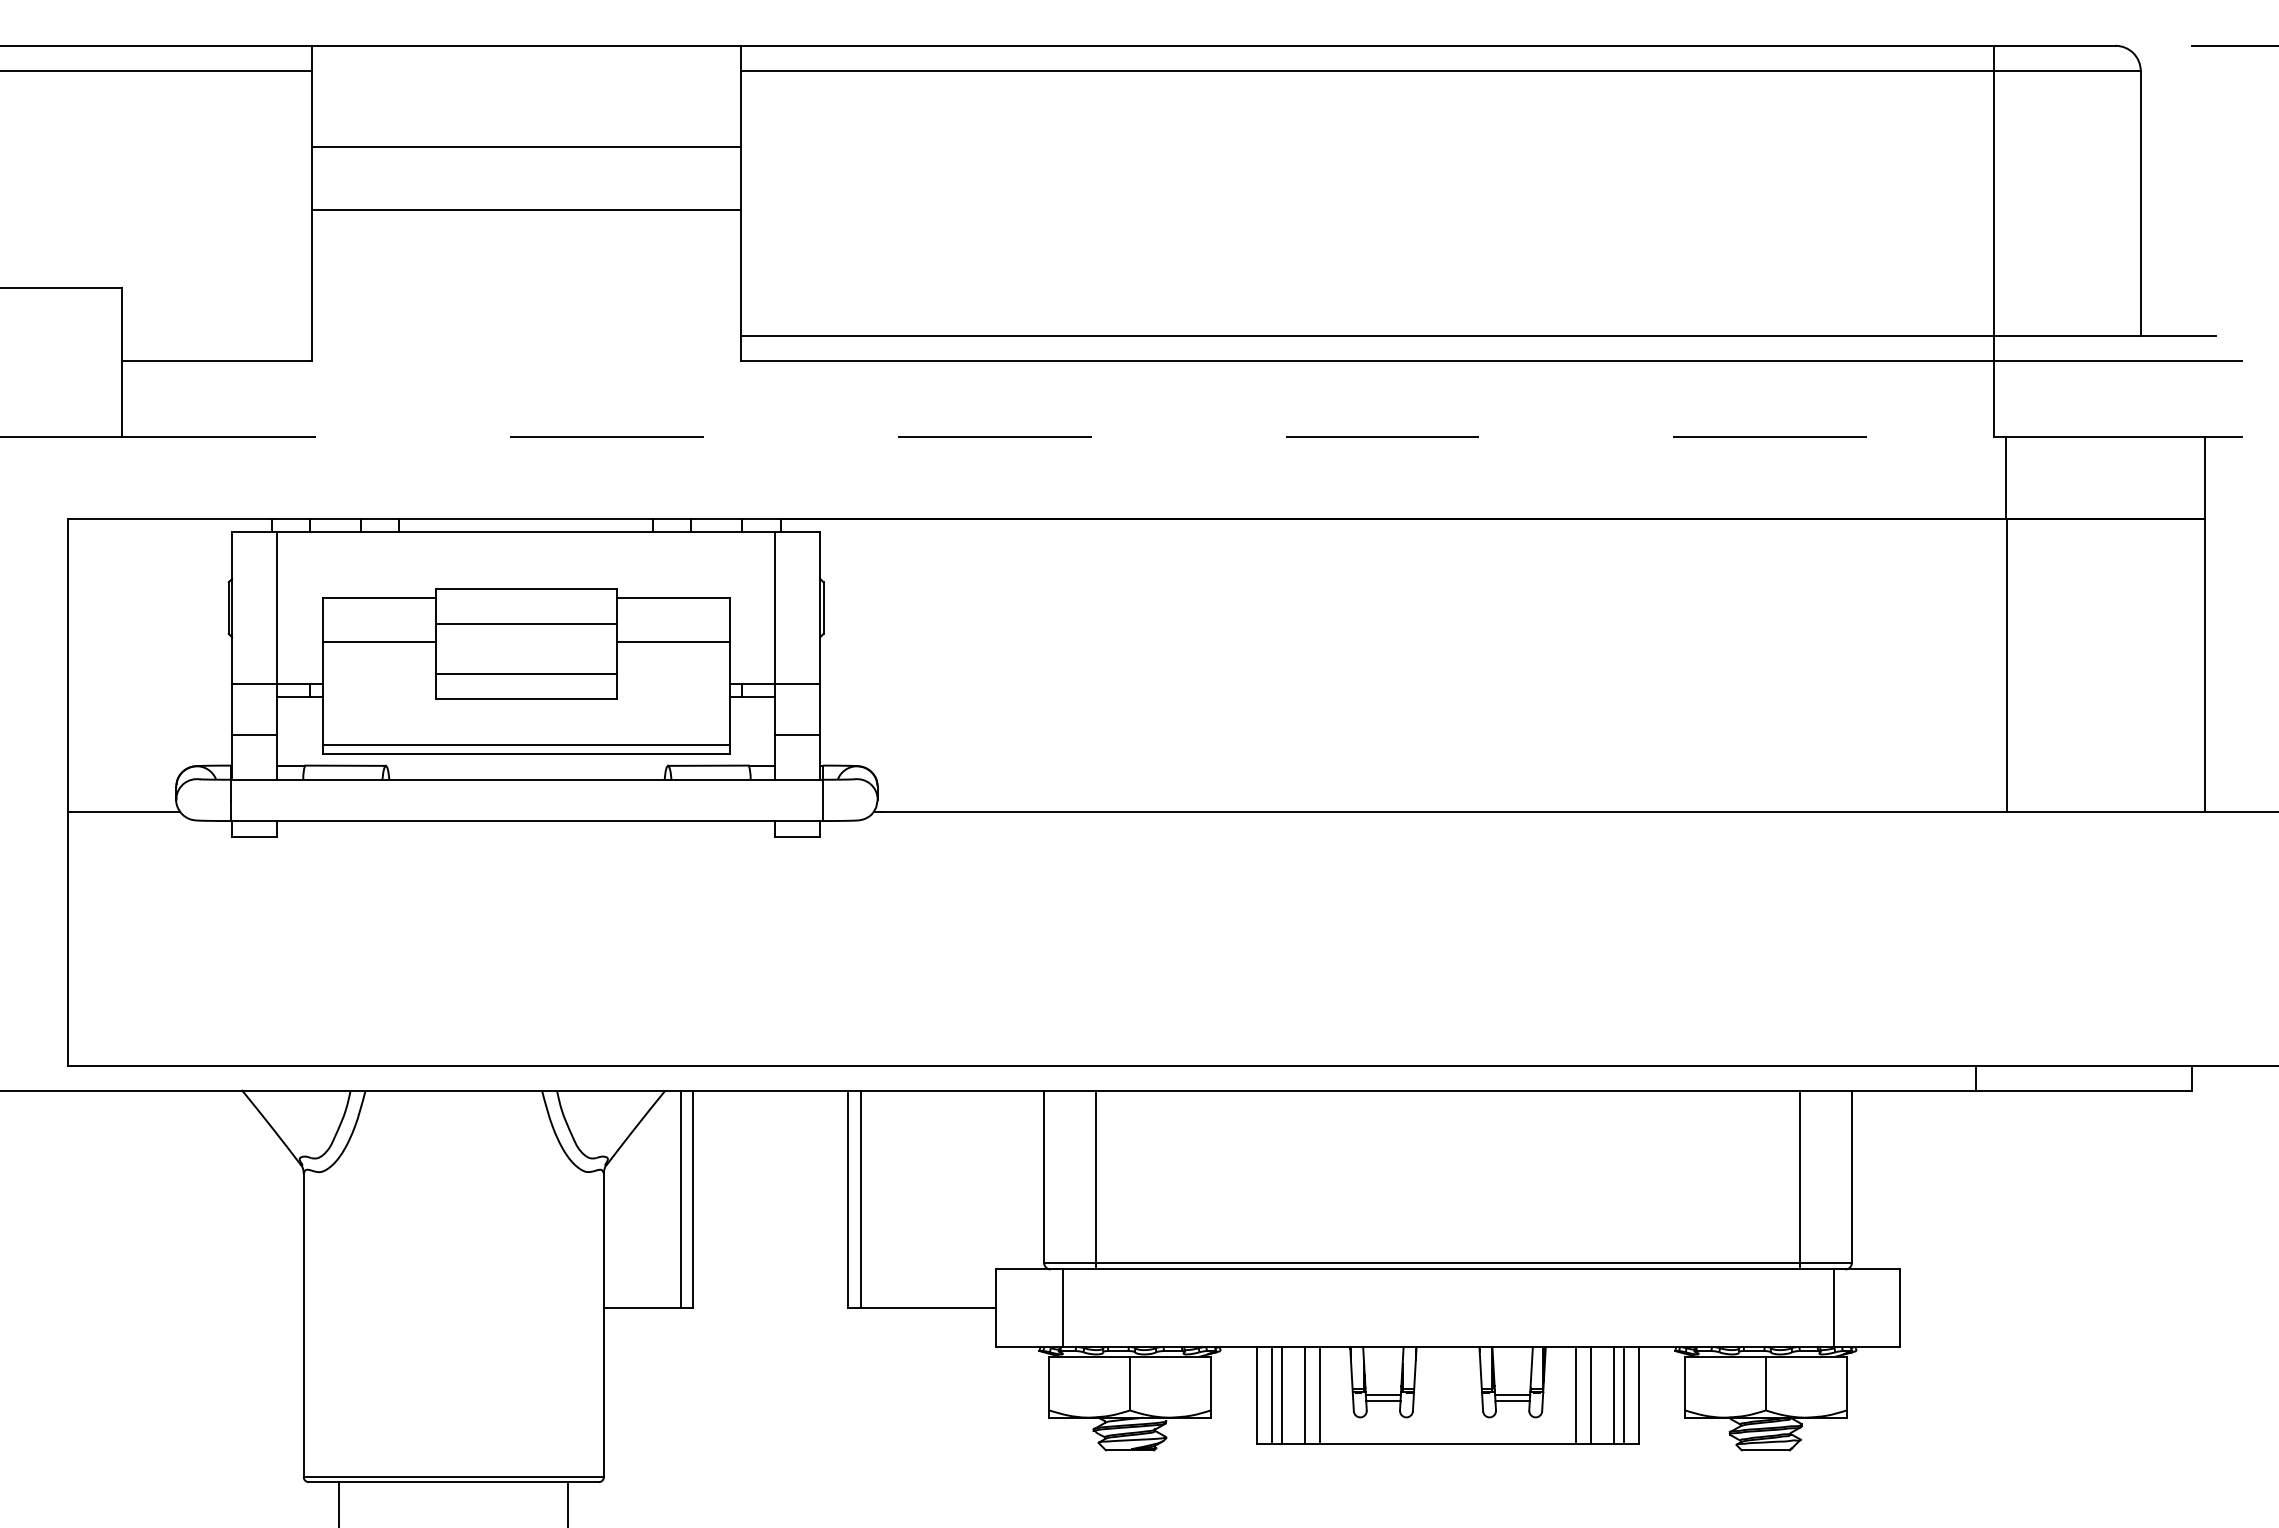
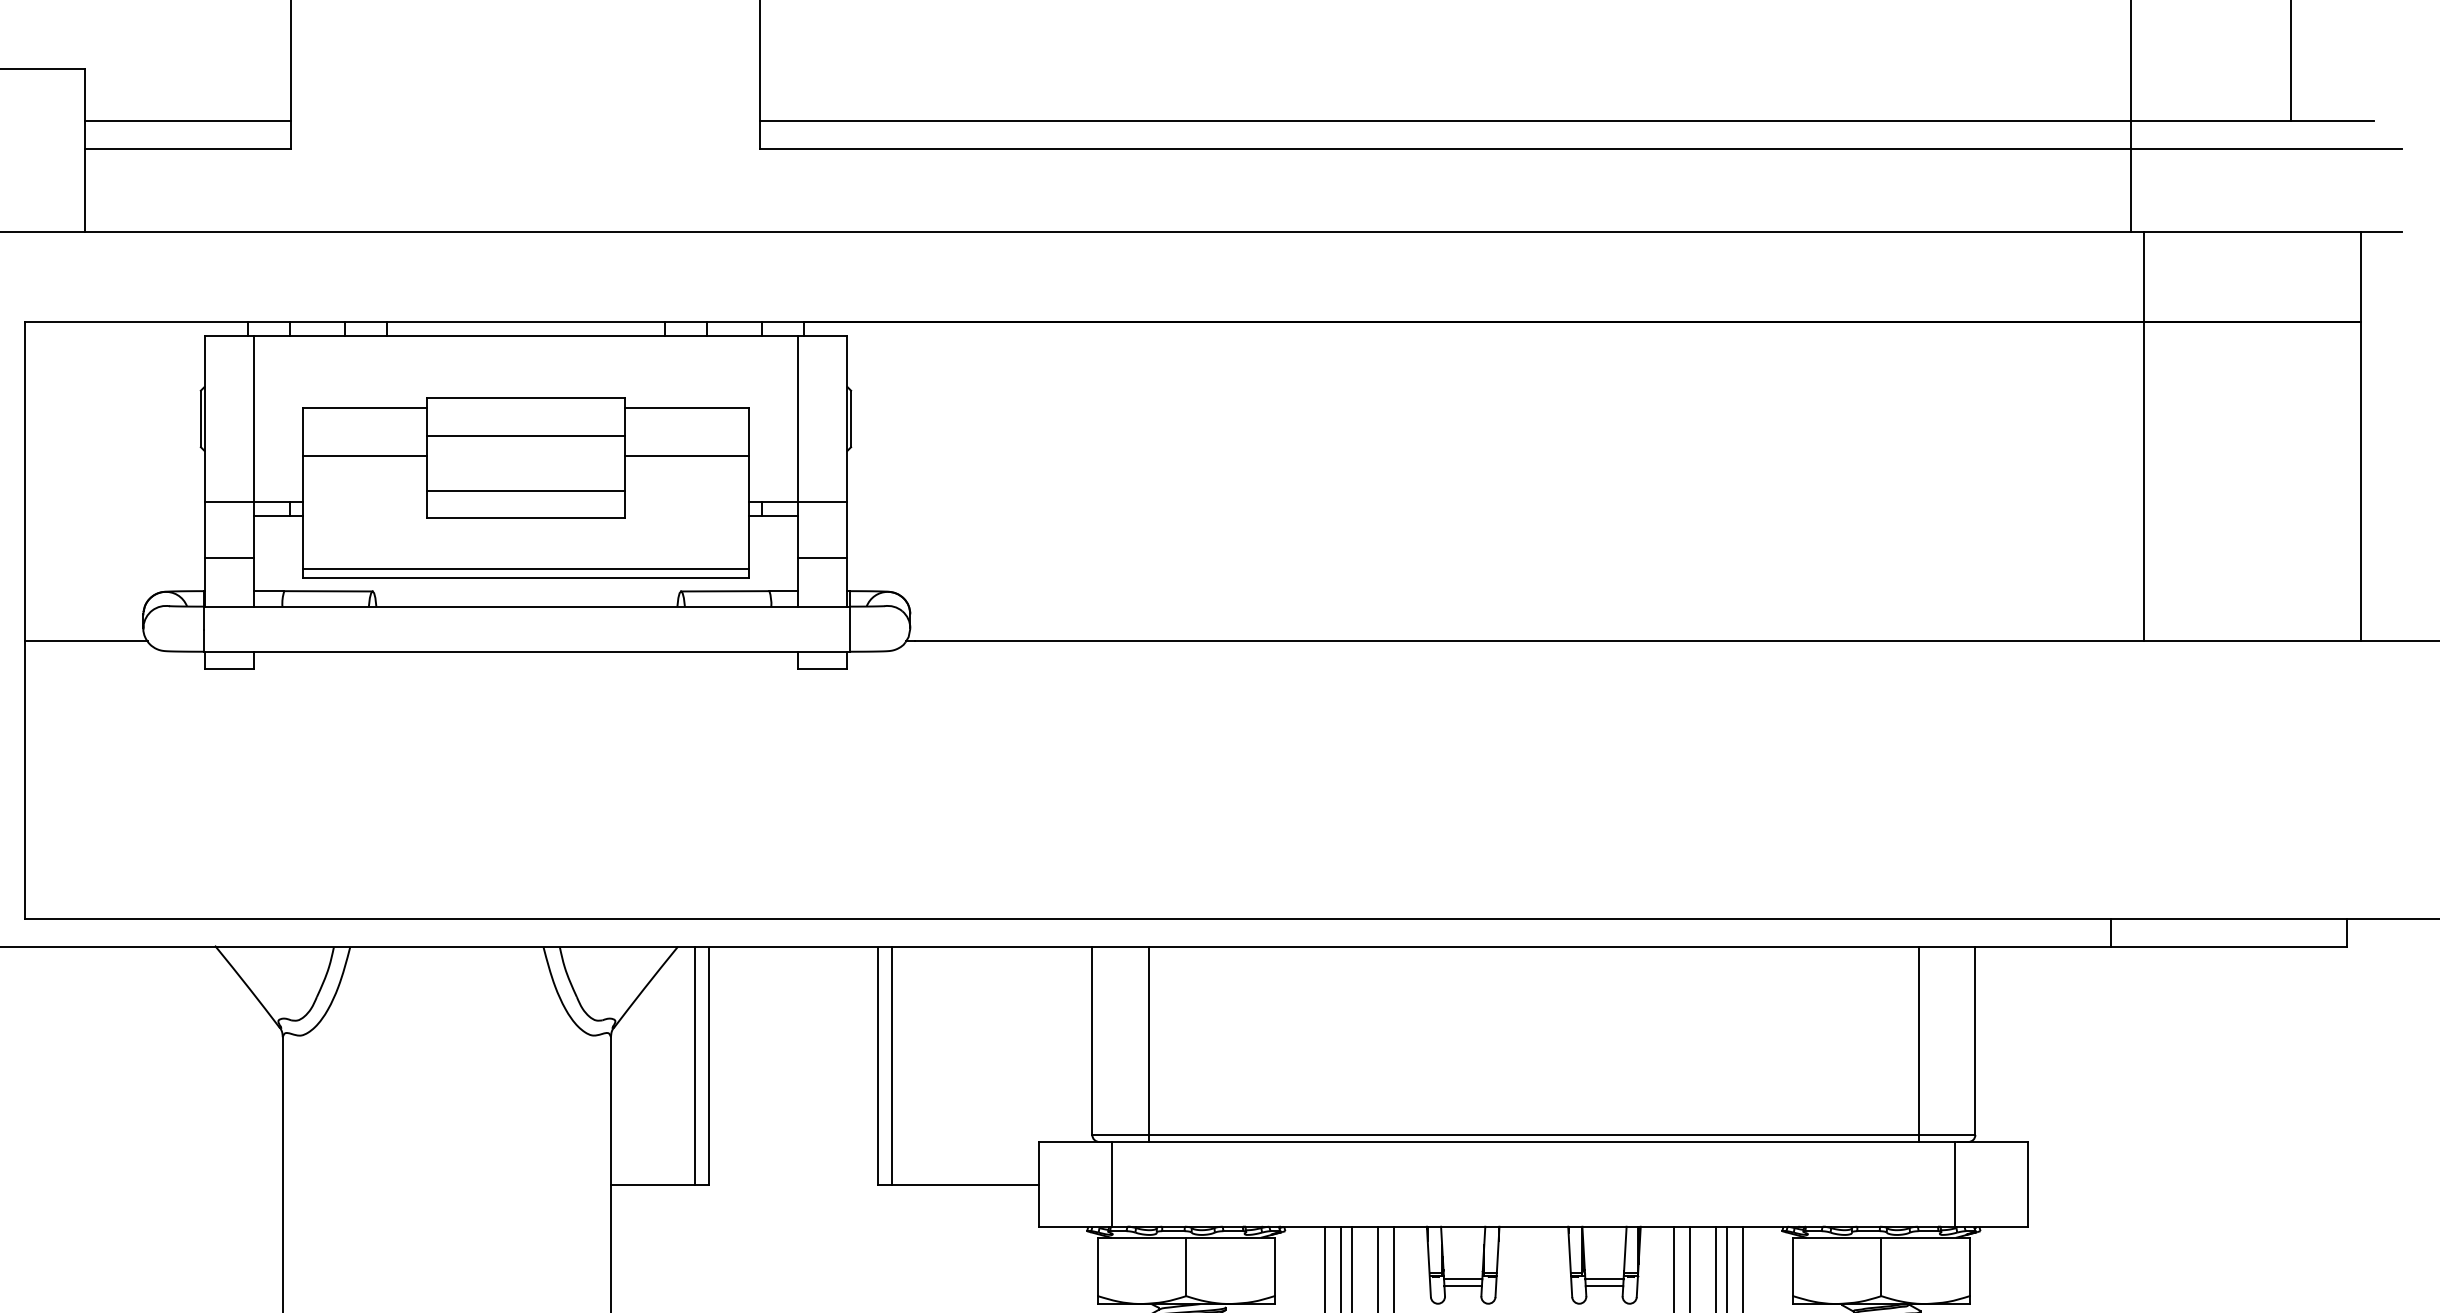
line: (216, 335) -> (187, 120), added
line: (1058, 436) -> (1107, 231), dashed -> solid

